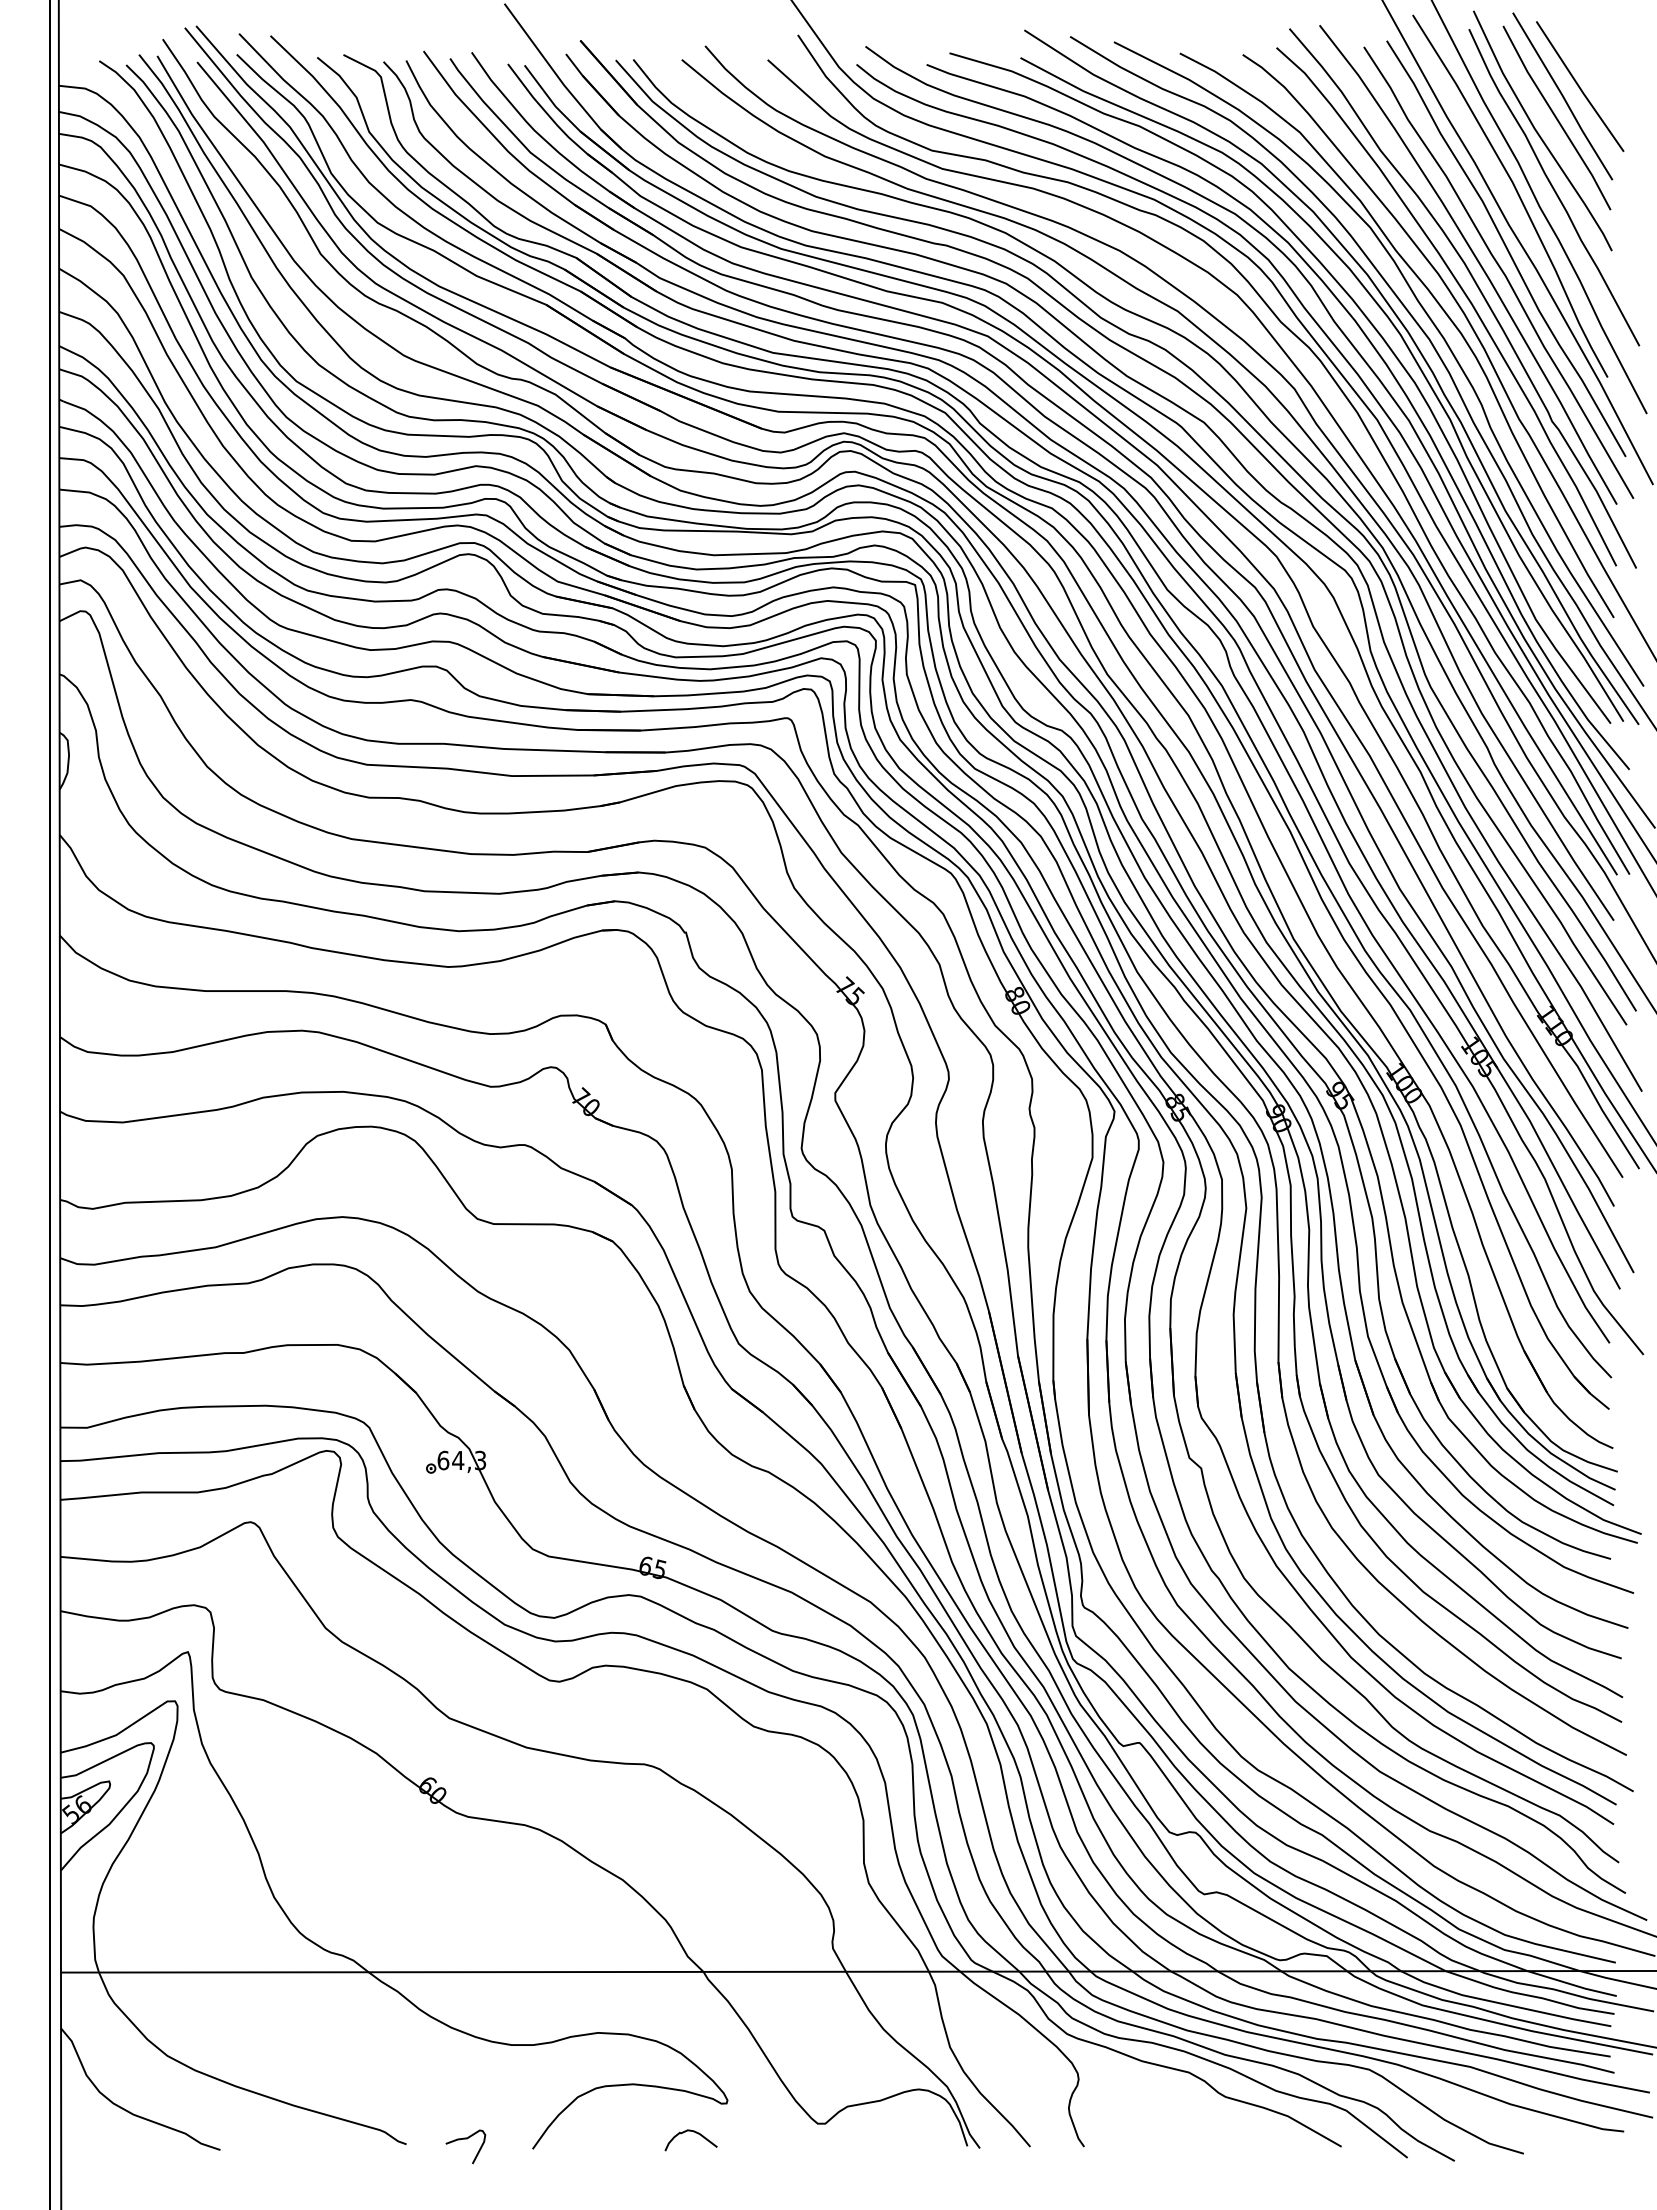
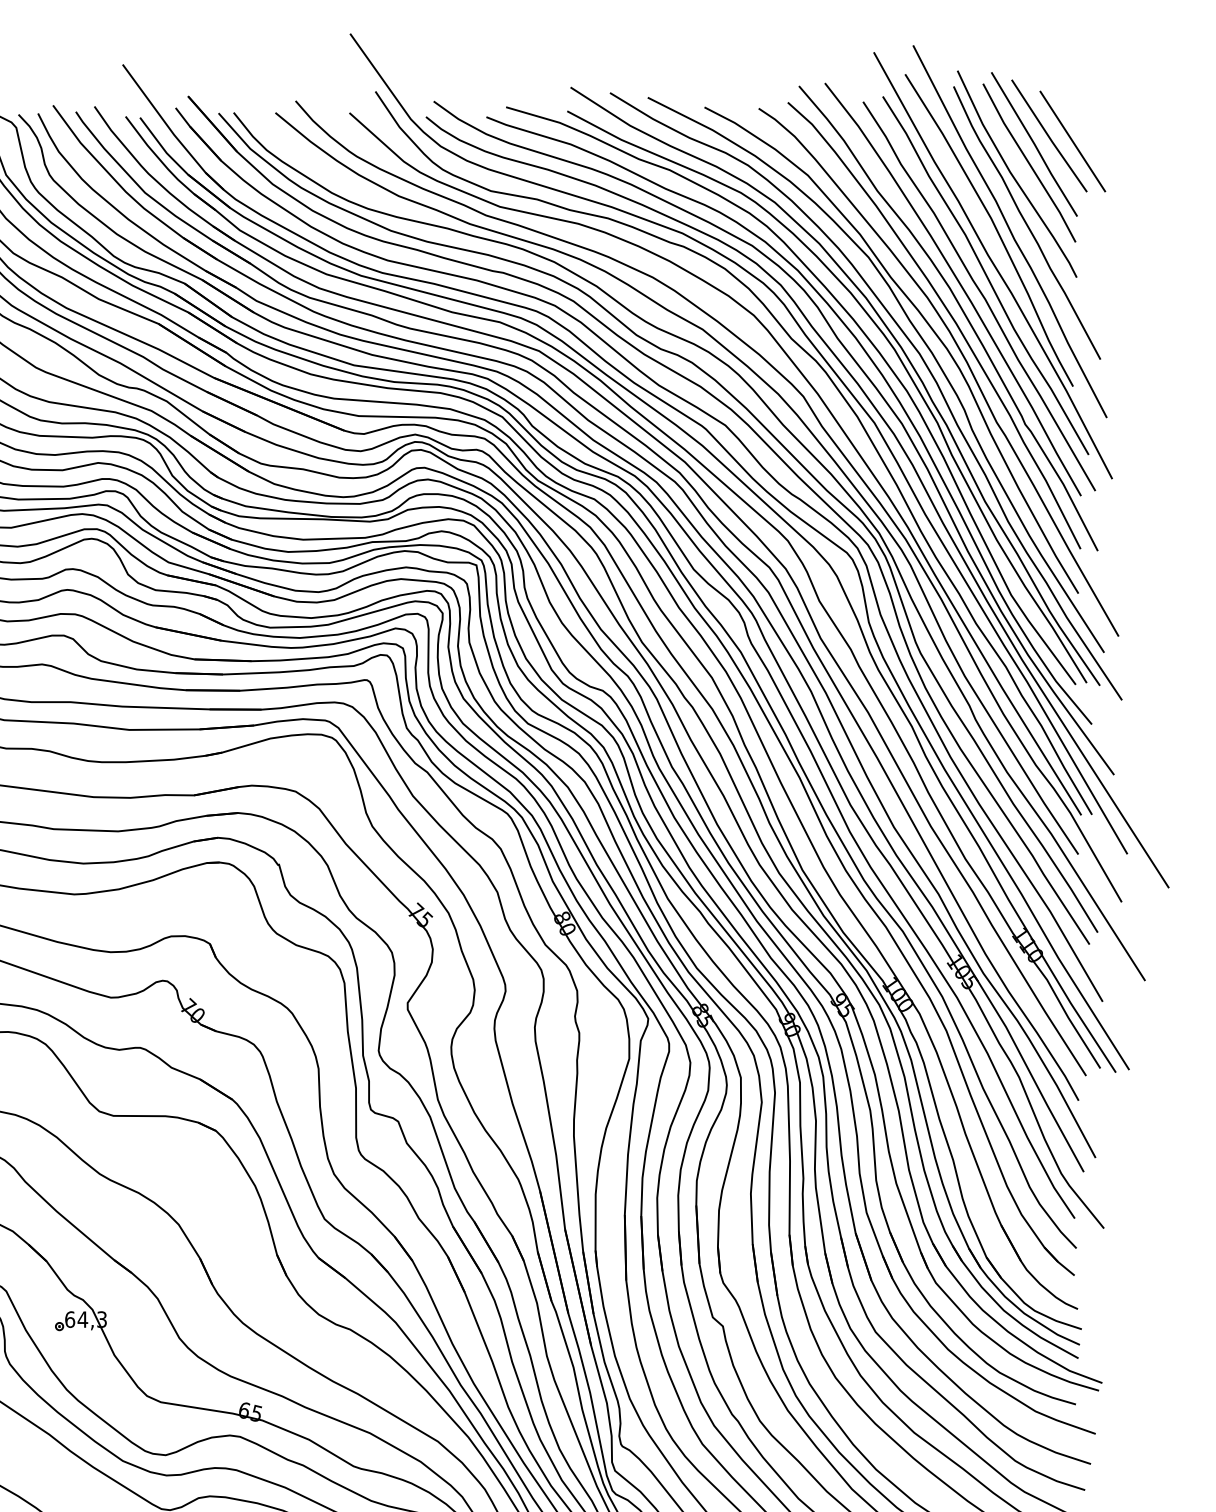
line: (1606, 92) -> (1072, 141), added

